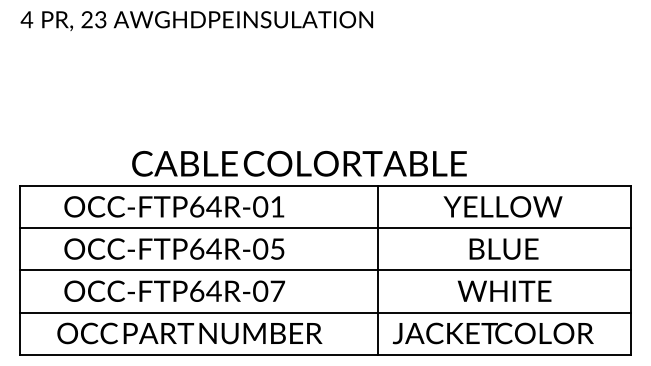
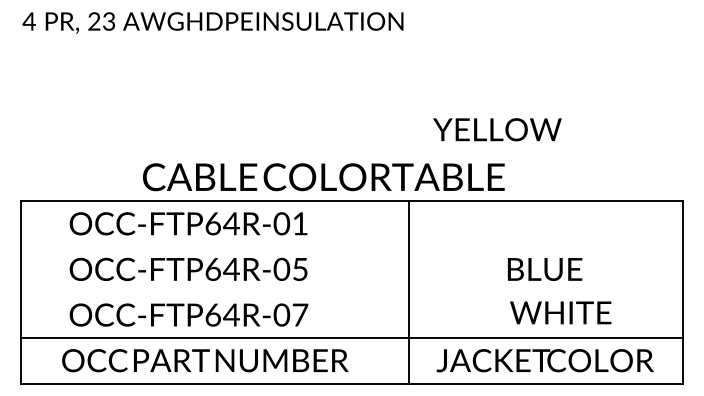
text: (502, 206) -> (496, 129), moved
line: (325, 228) -> (352, 247), removed
line: (325, 270) -> (352, 292), removed
text: (504, 290) -> (560, 312), moved
text: (492, 333) -> (544, 360), moved

